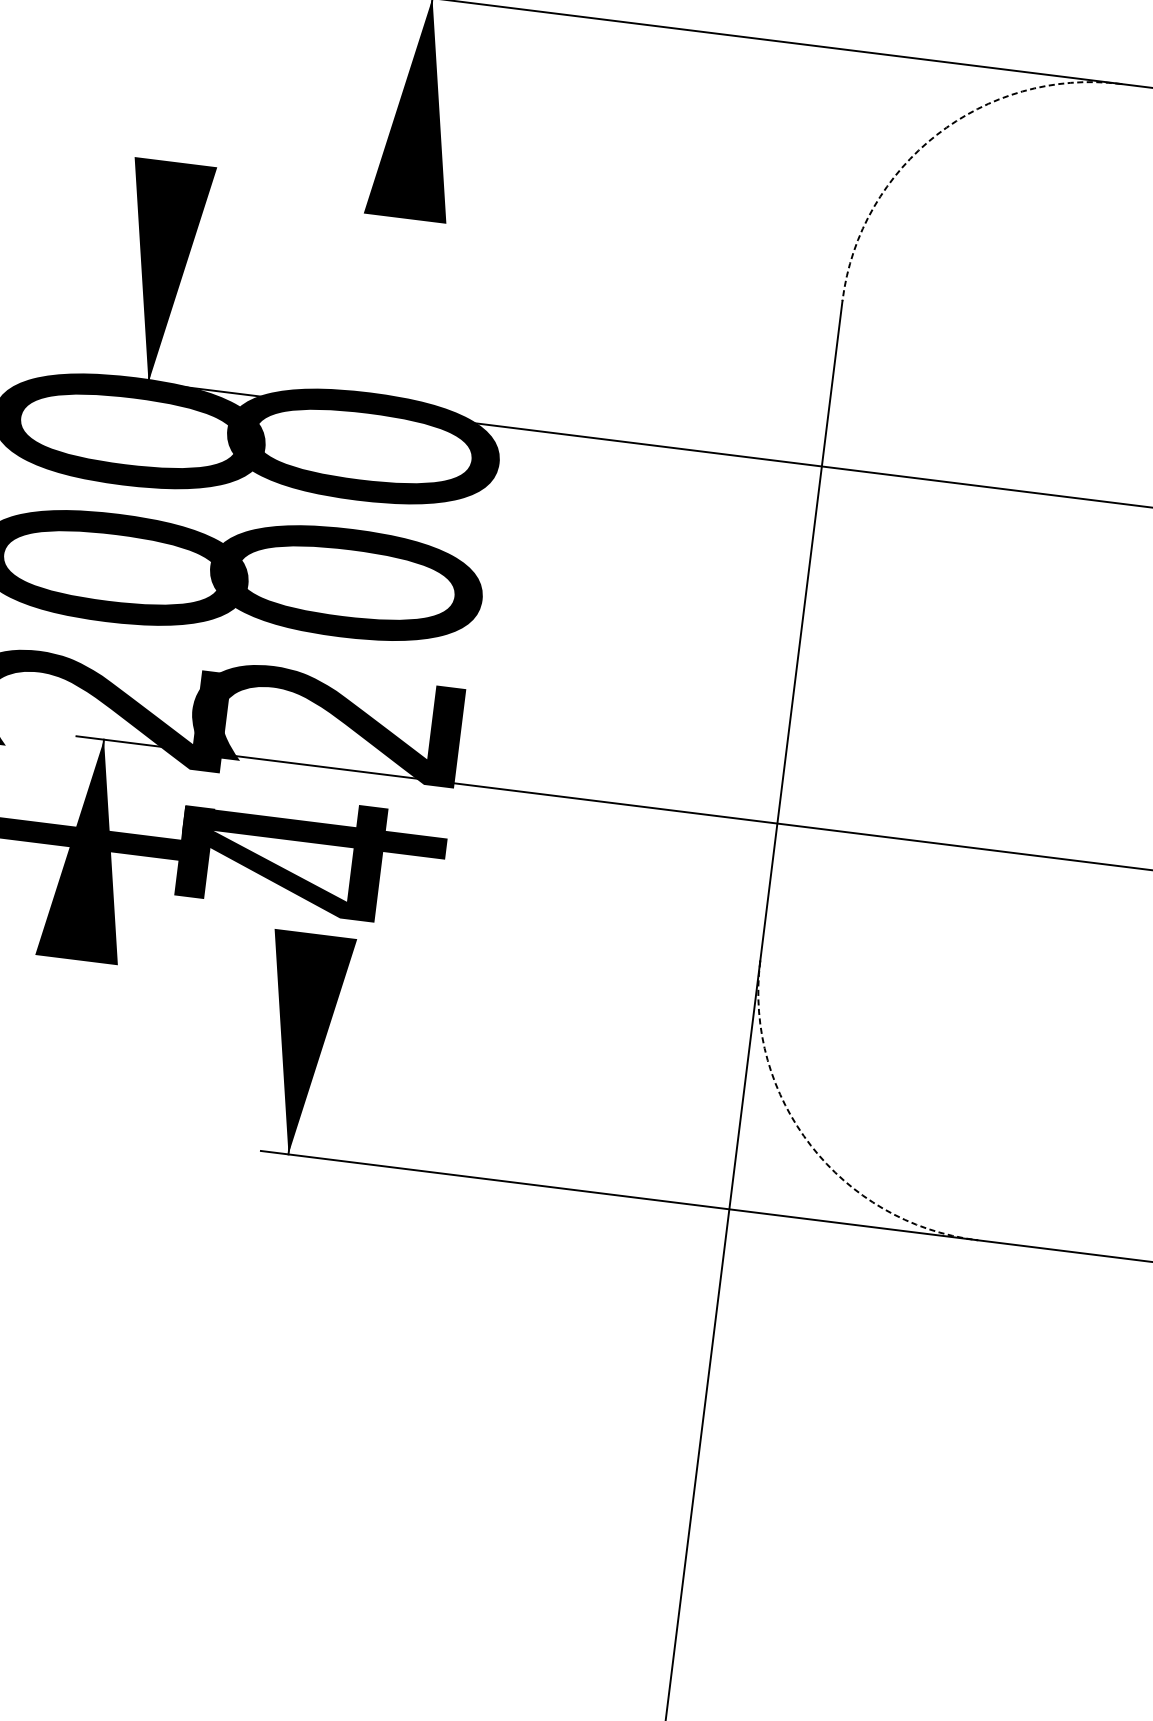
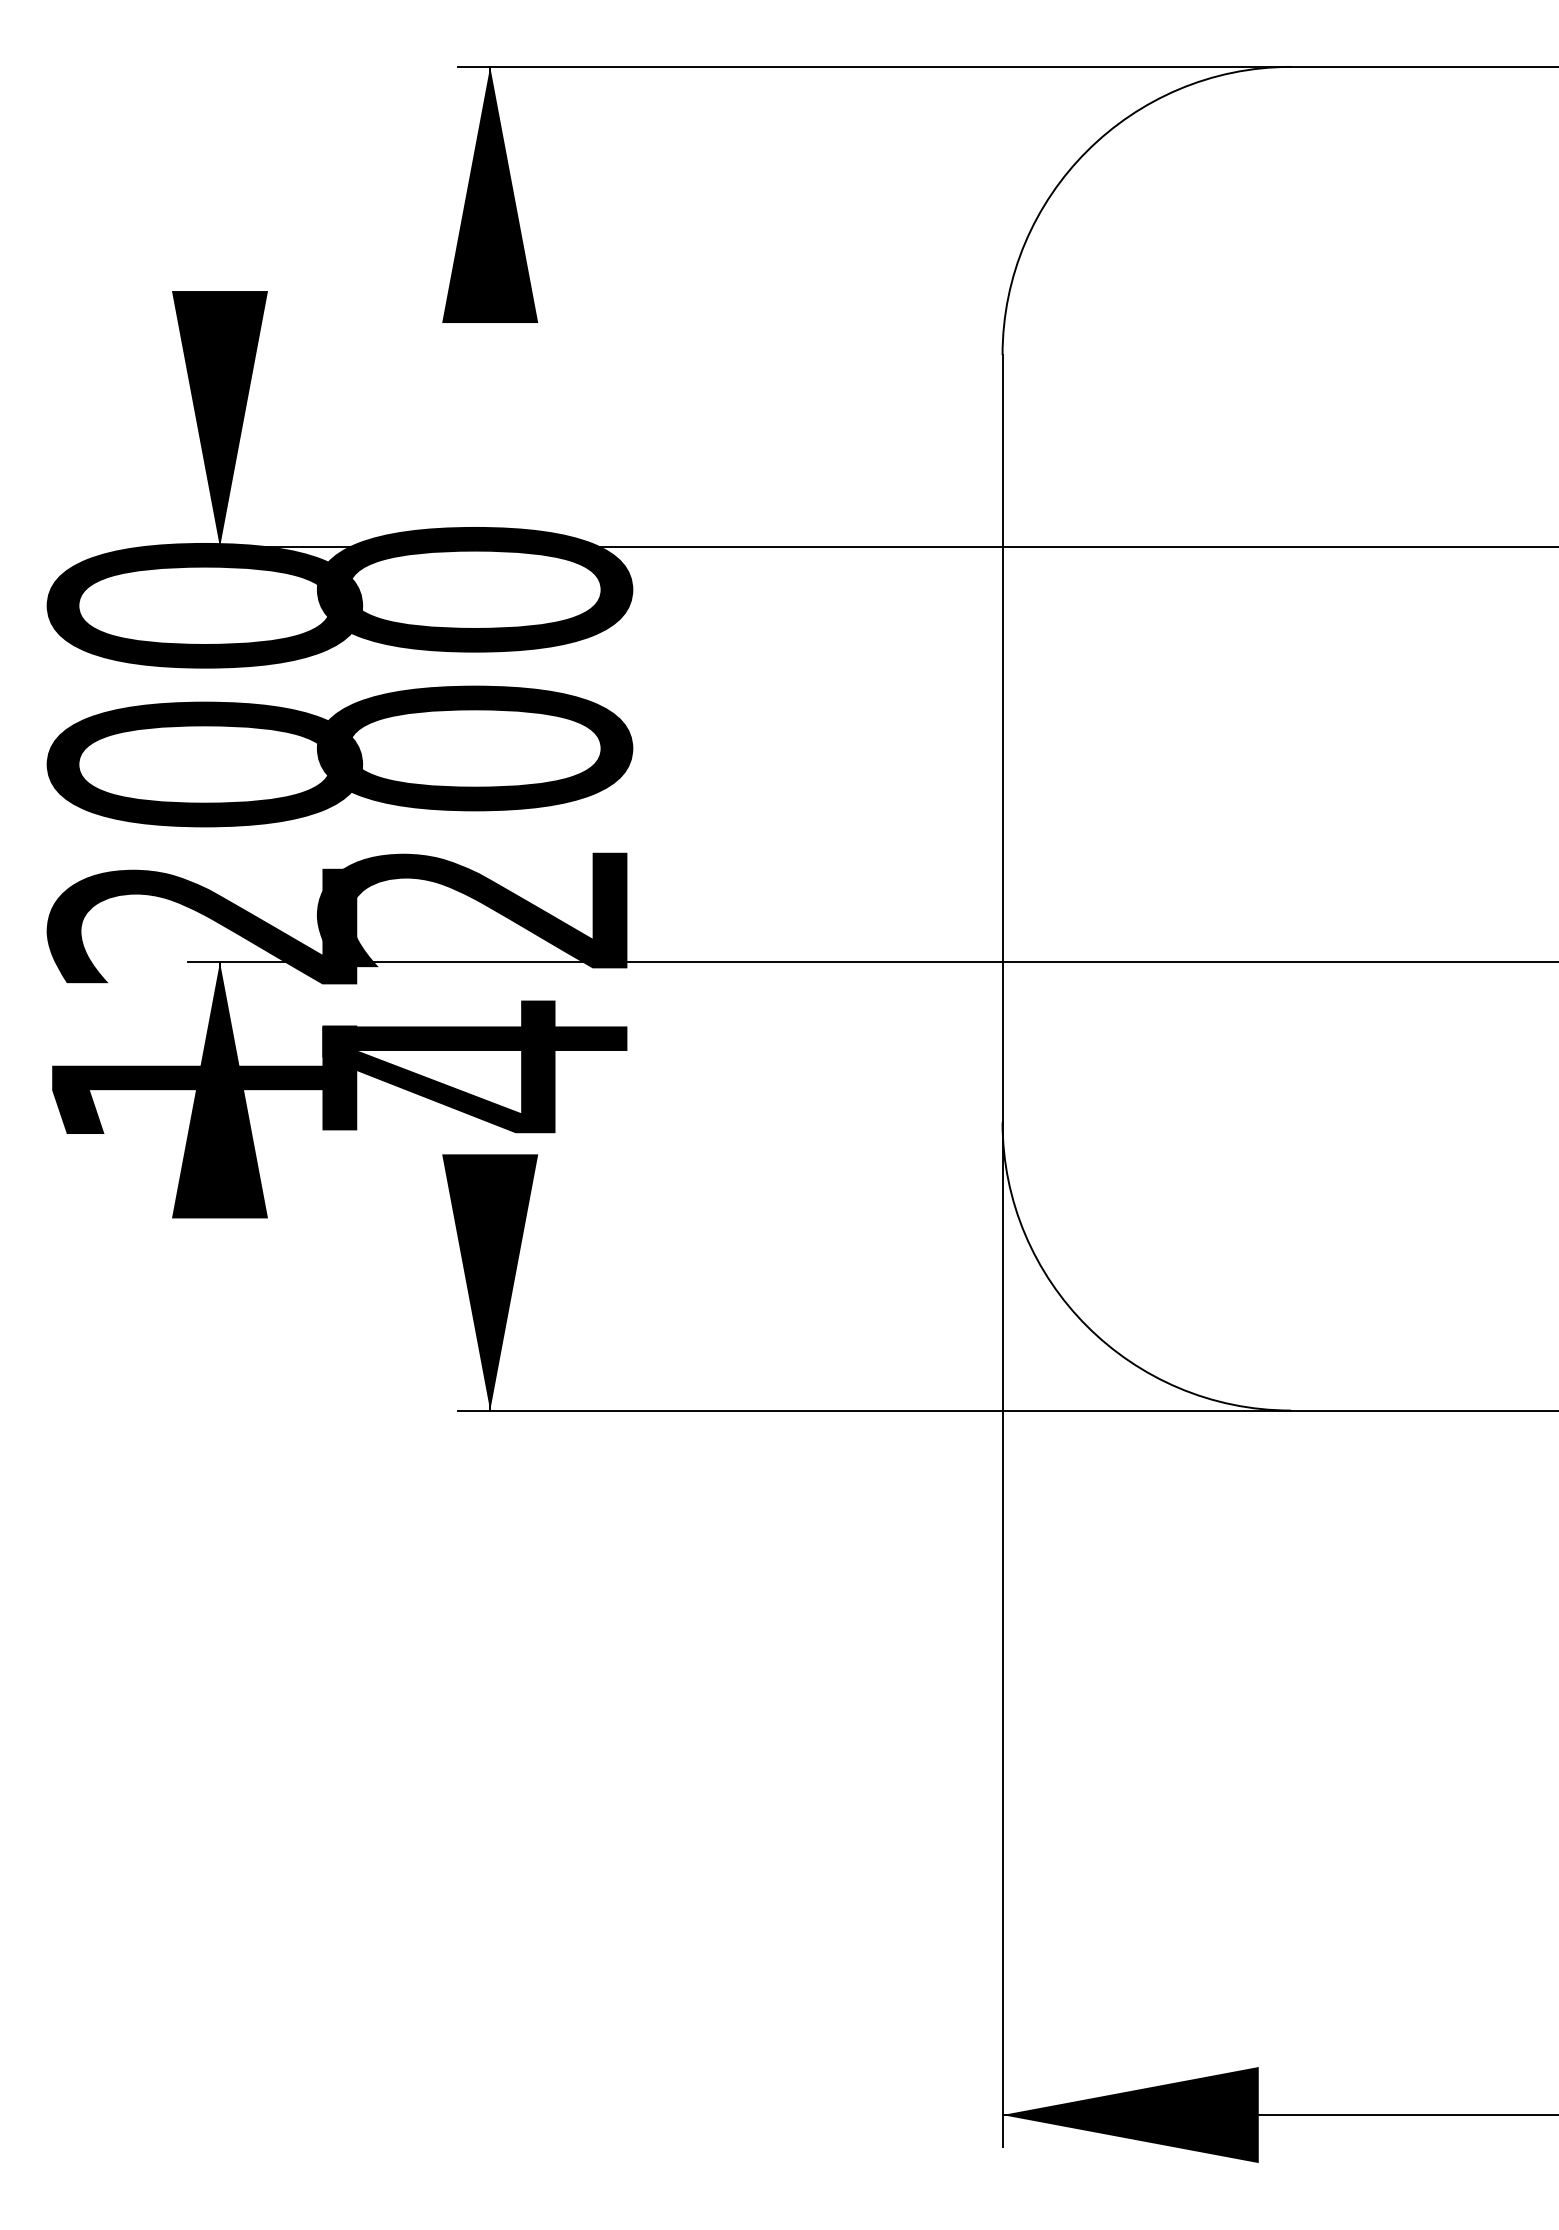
arc: (936, 134) -> (1086, 151), dashed -> solid
arc: (810, 1145) -> (1086, 1326), dashed -> solid

